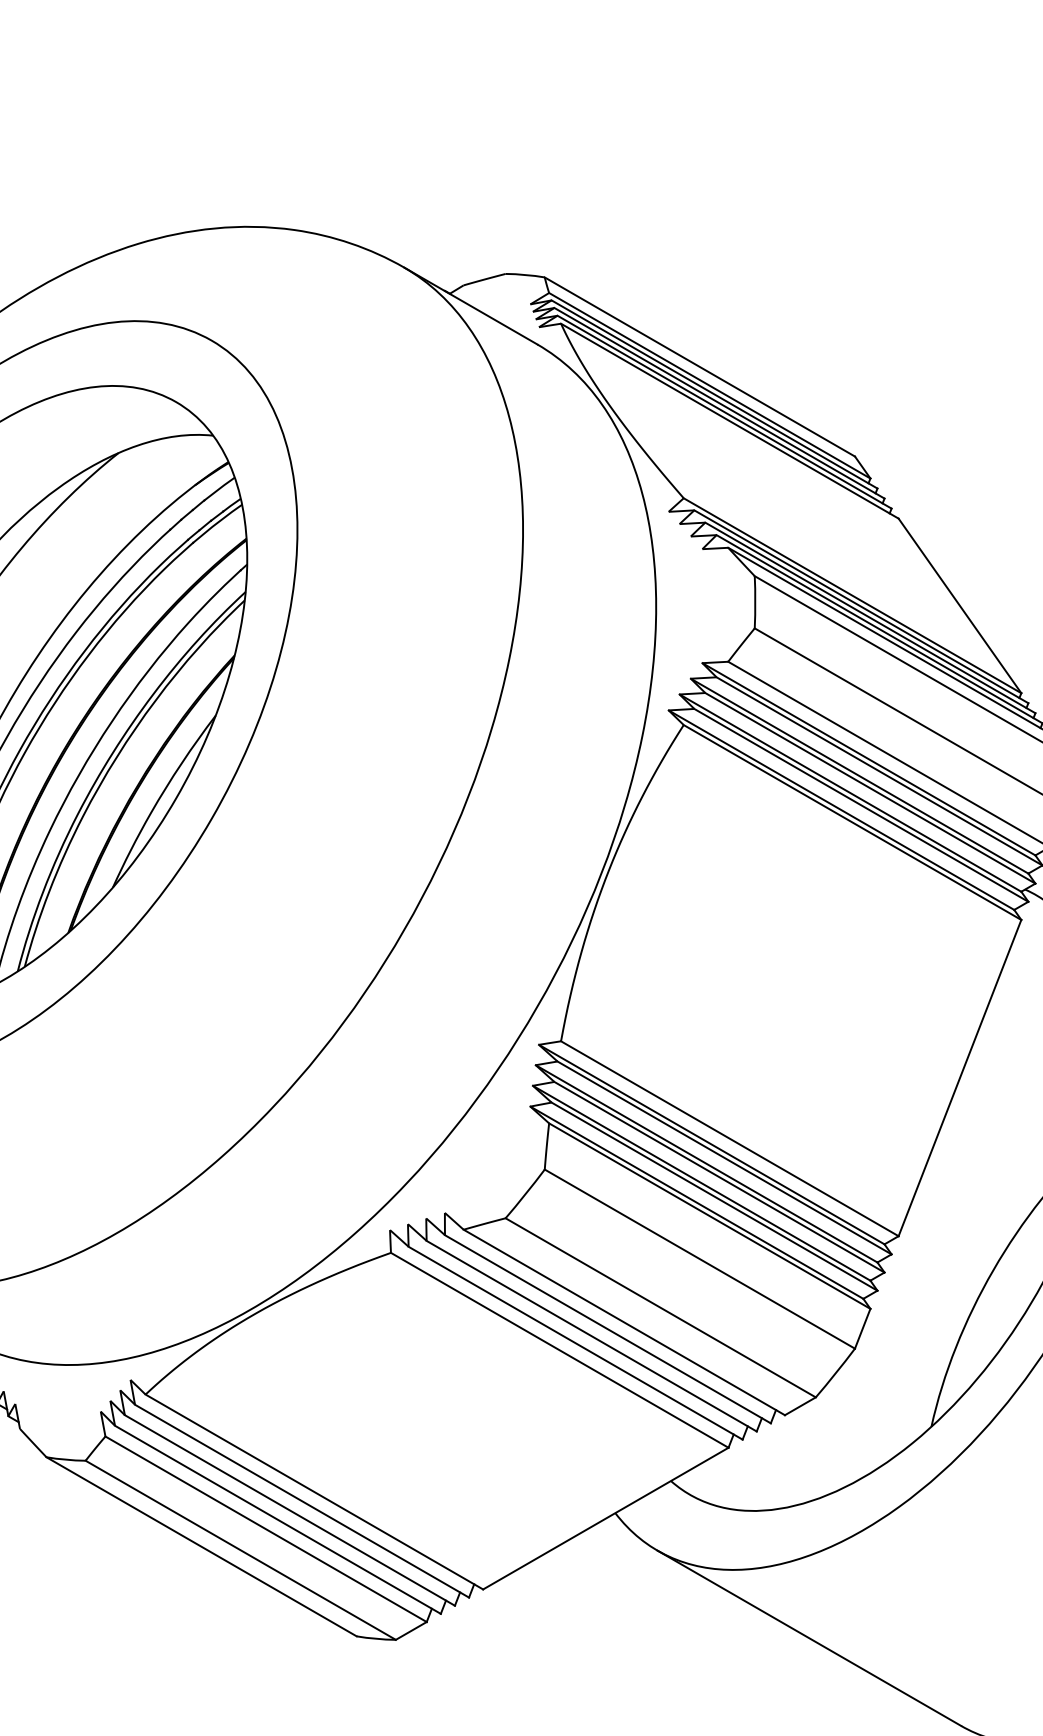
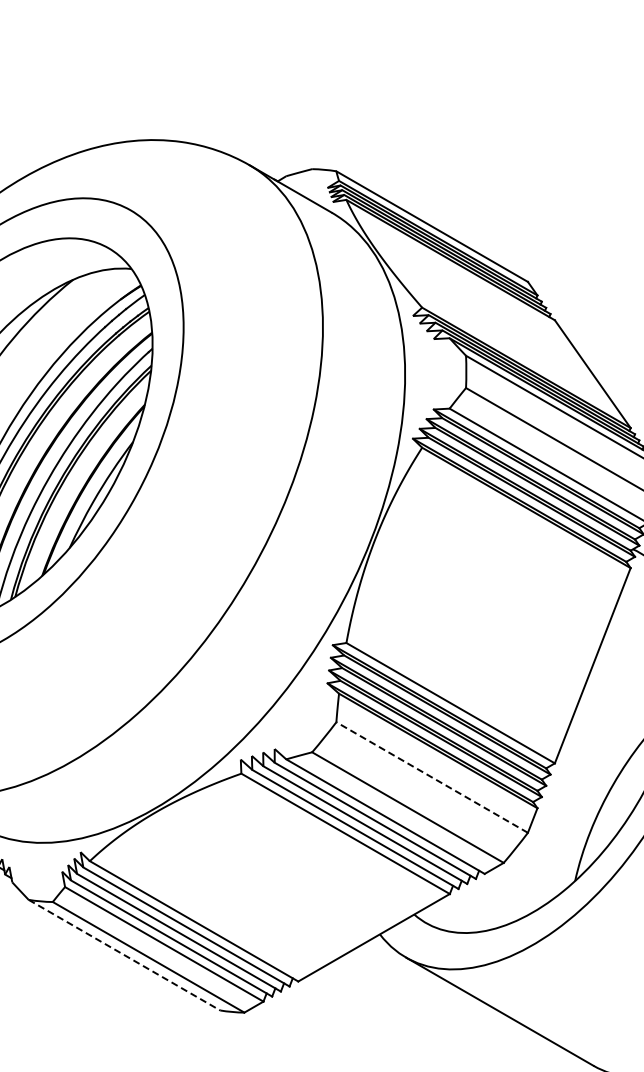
line: (700, 1259) -> (432, 777), solid -> dashed
line: (201, 1547) -> (124, 955), solid -> dashed

